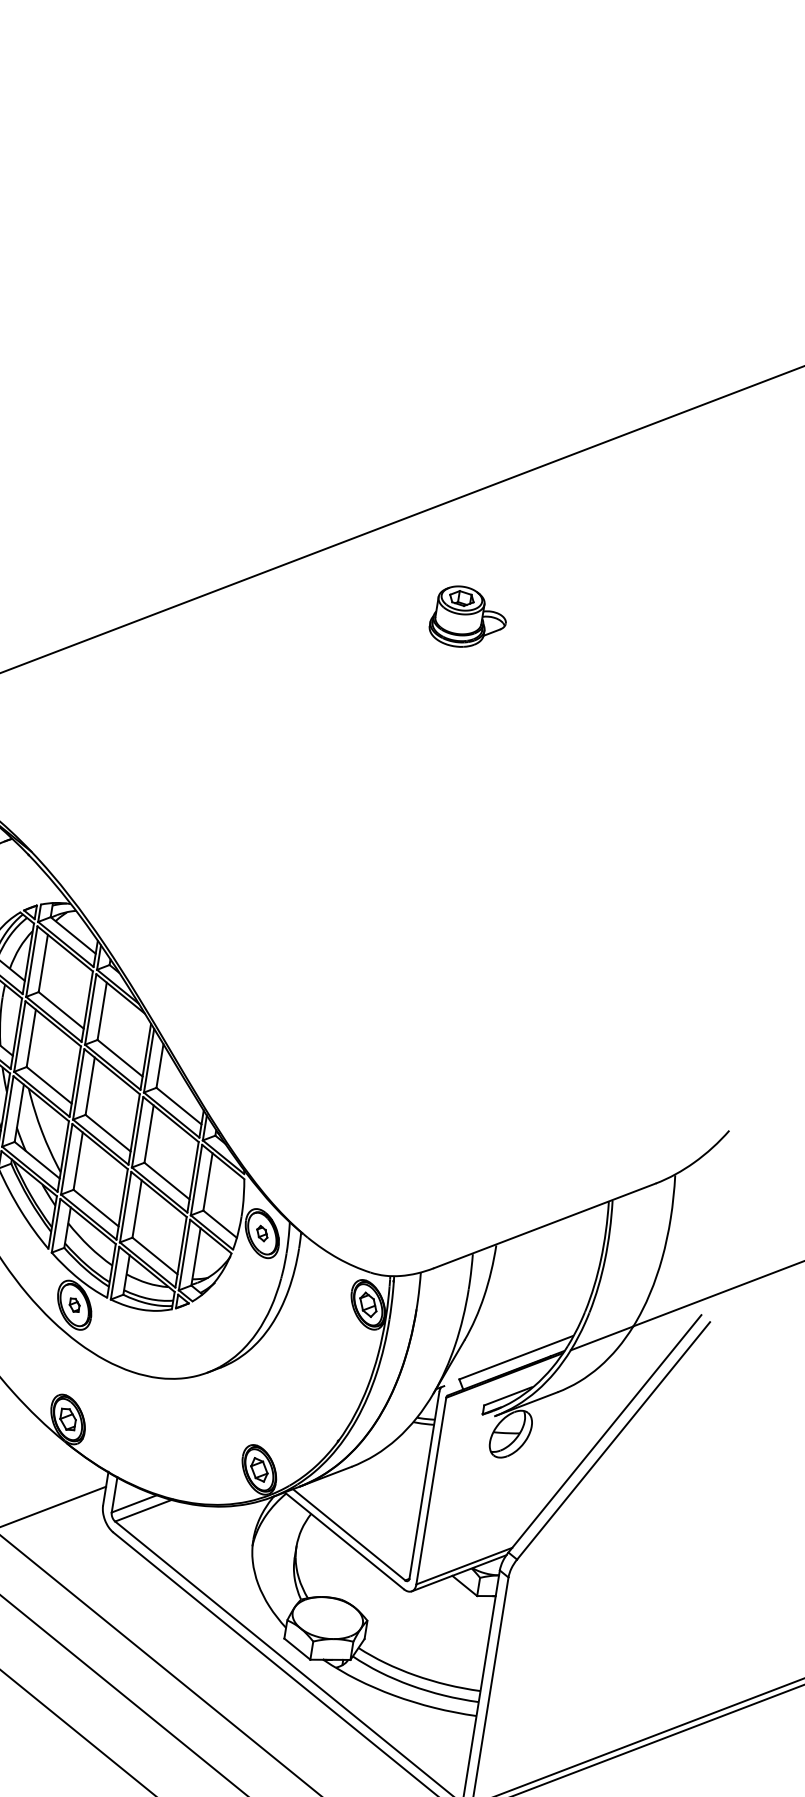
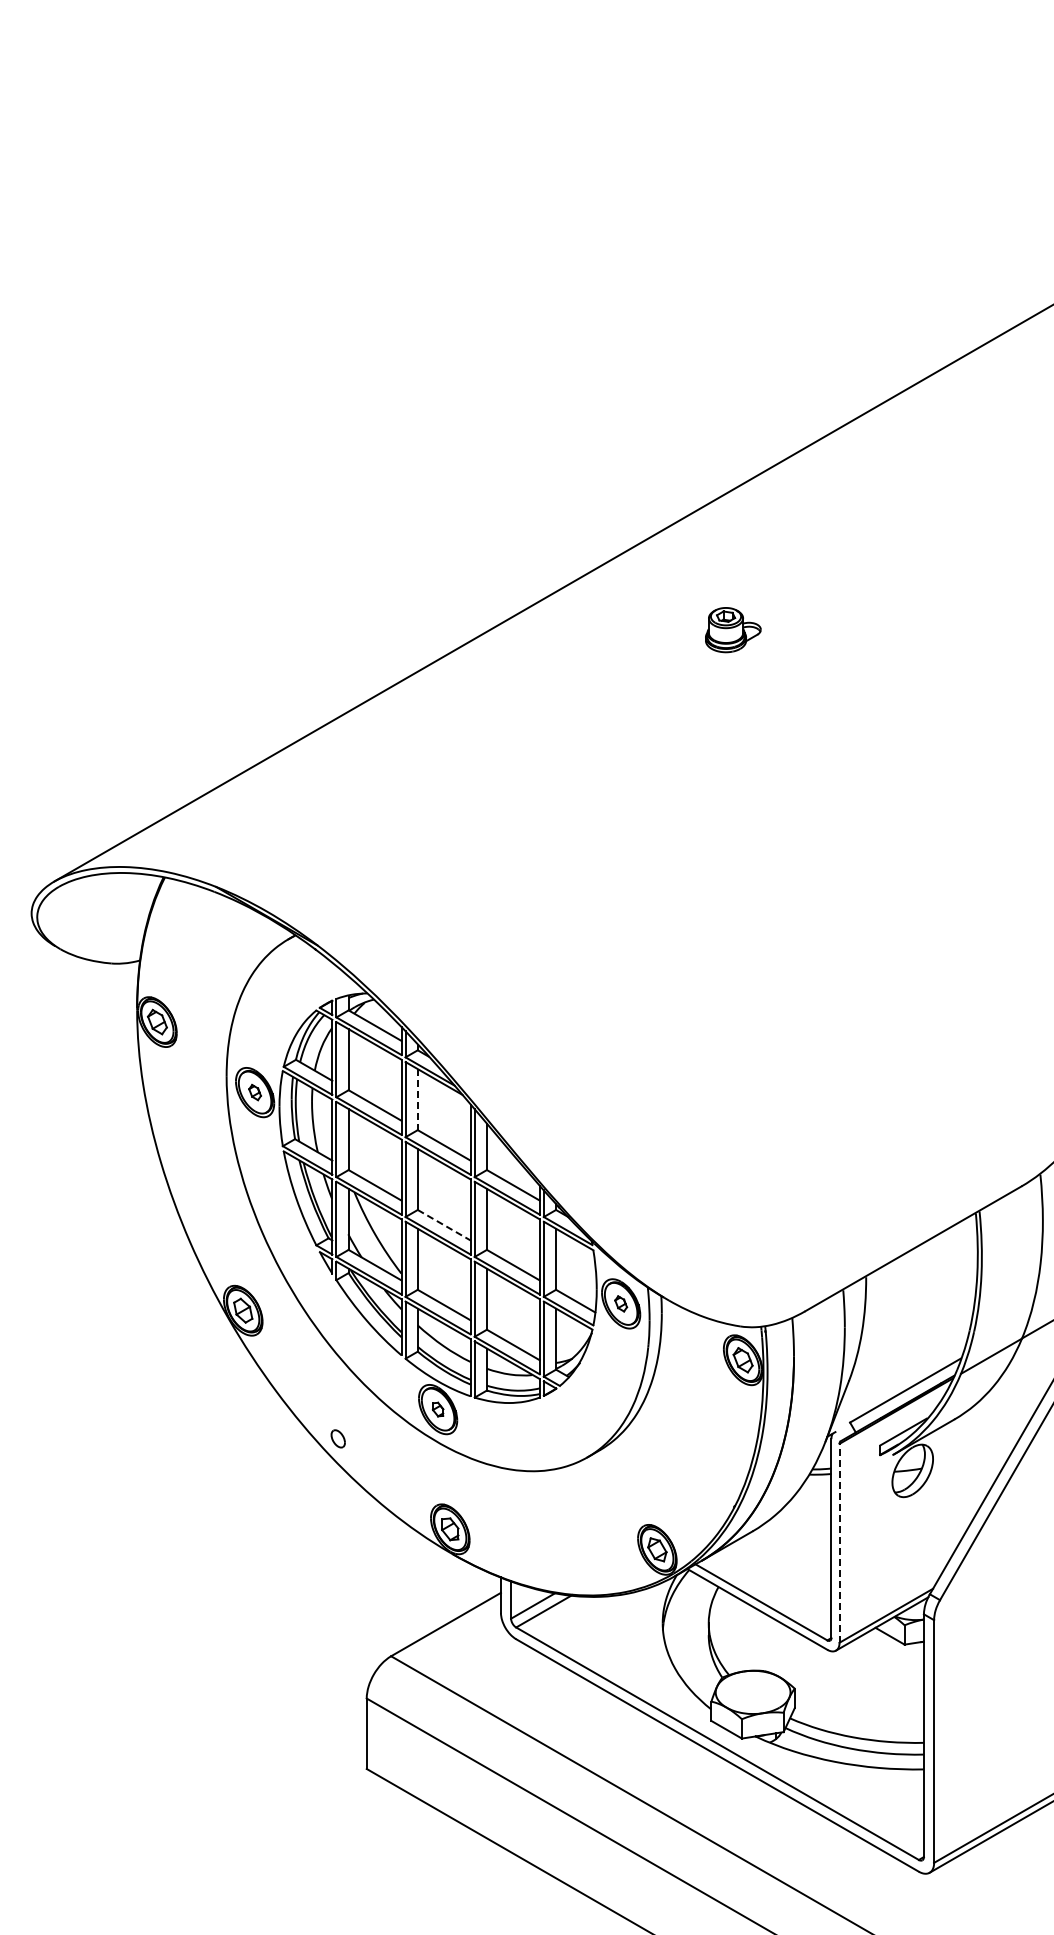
part: (469, 617) -> (733, 629), size x0.7
line: (101, 1011) -> (417, 1099), solid -> dashed
line: (108, 1133) -> (444, 1225), solid -> dashed
line: (431, 1490) -> (839, 1542), solid -> dashed

